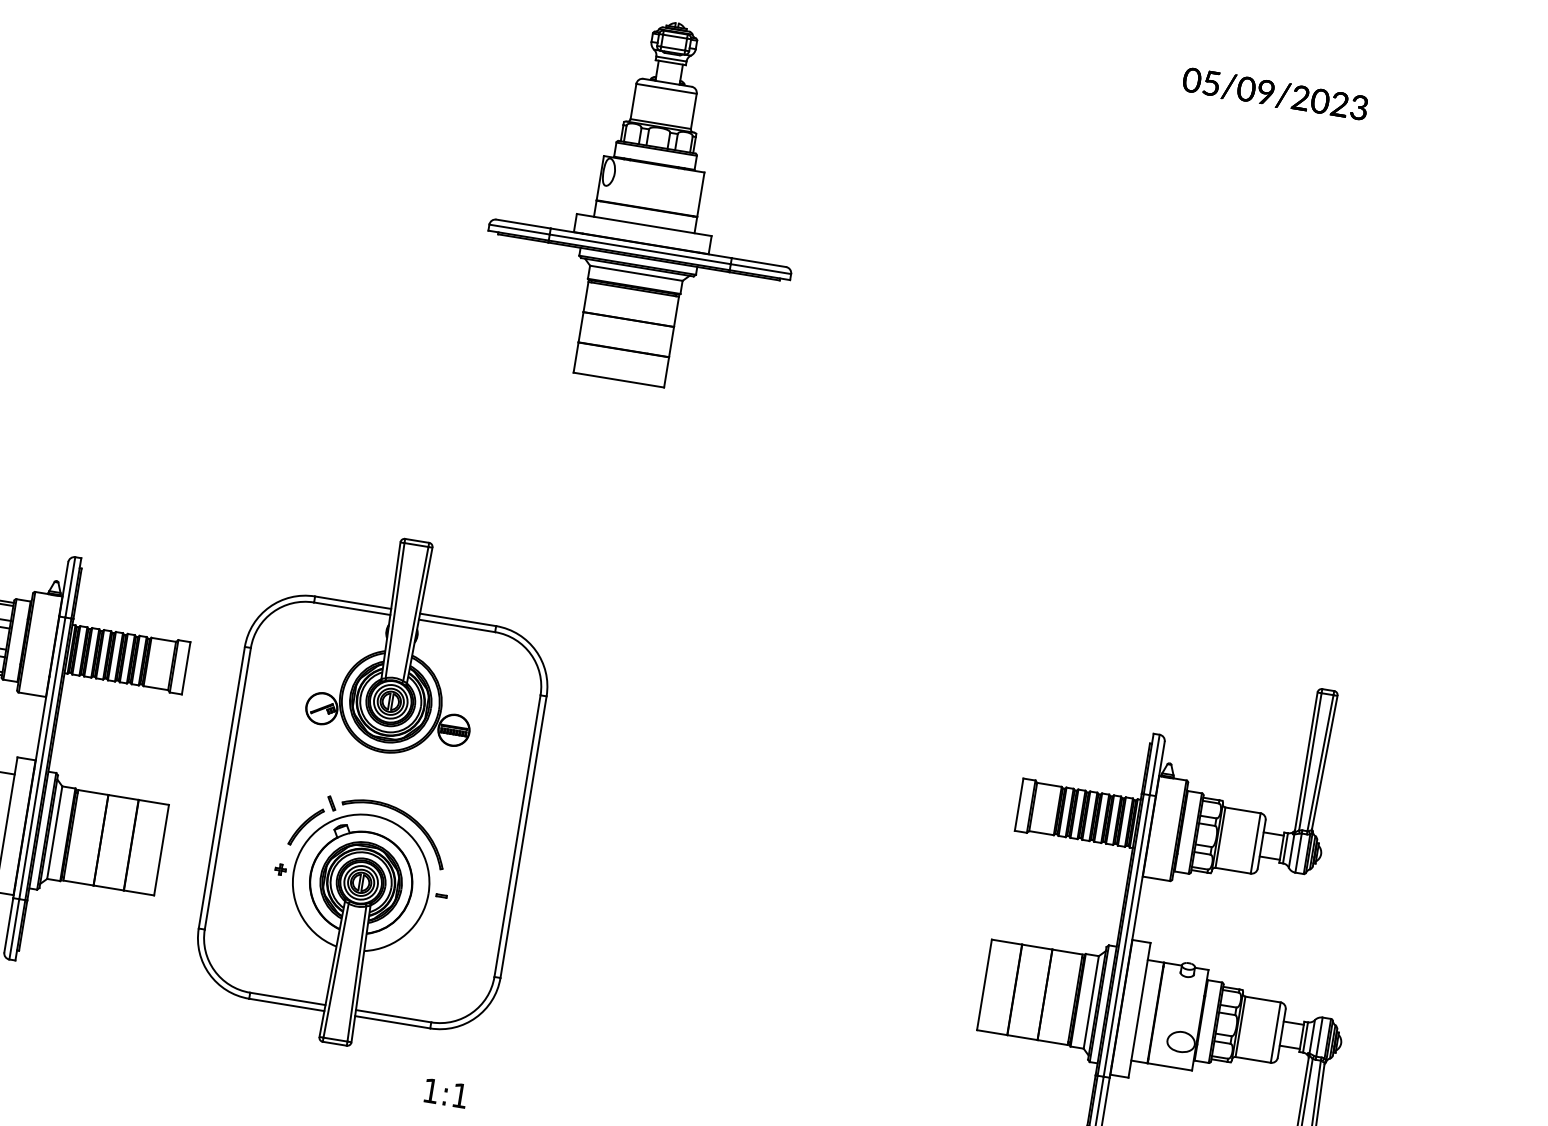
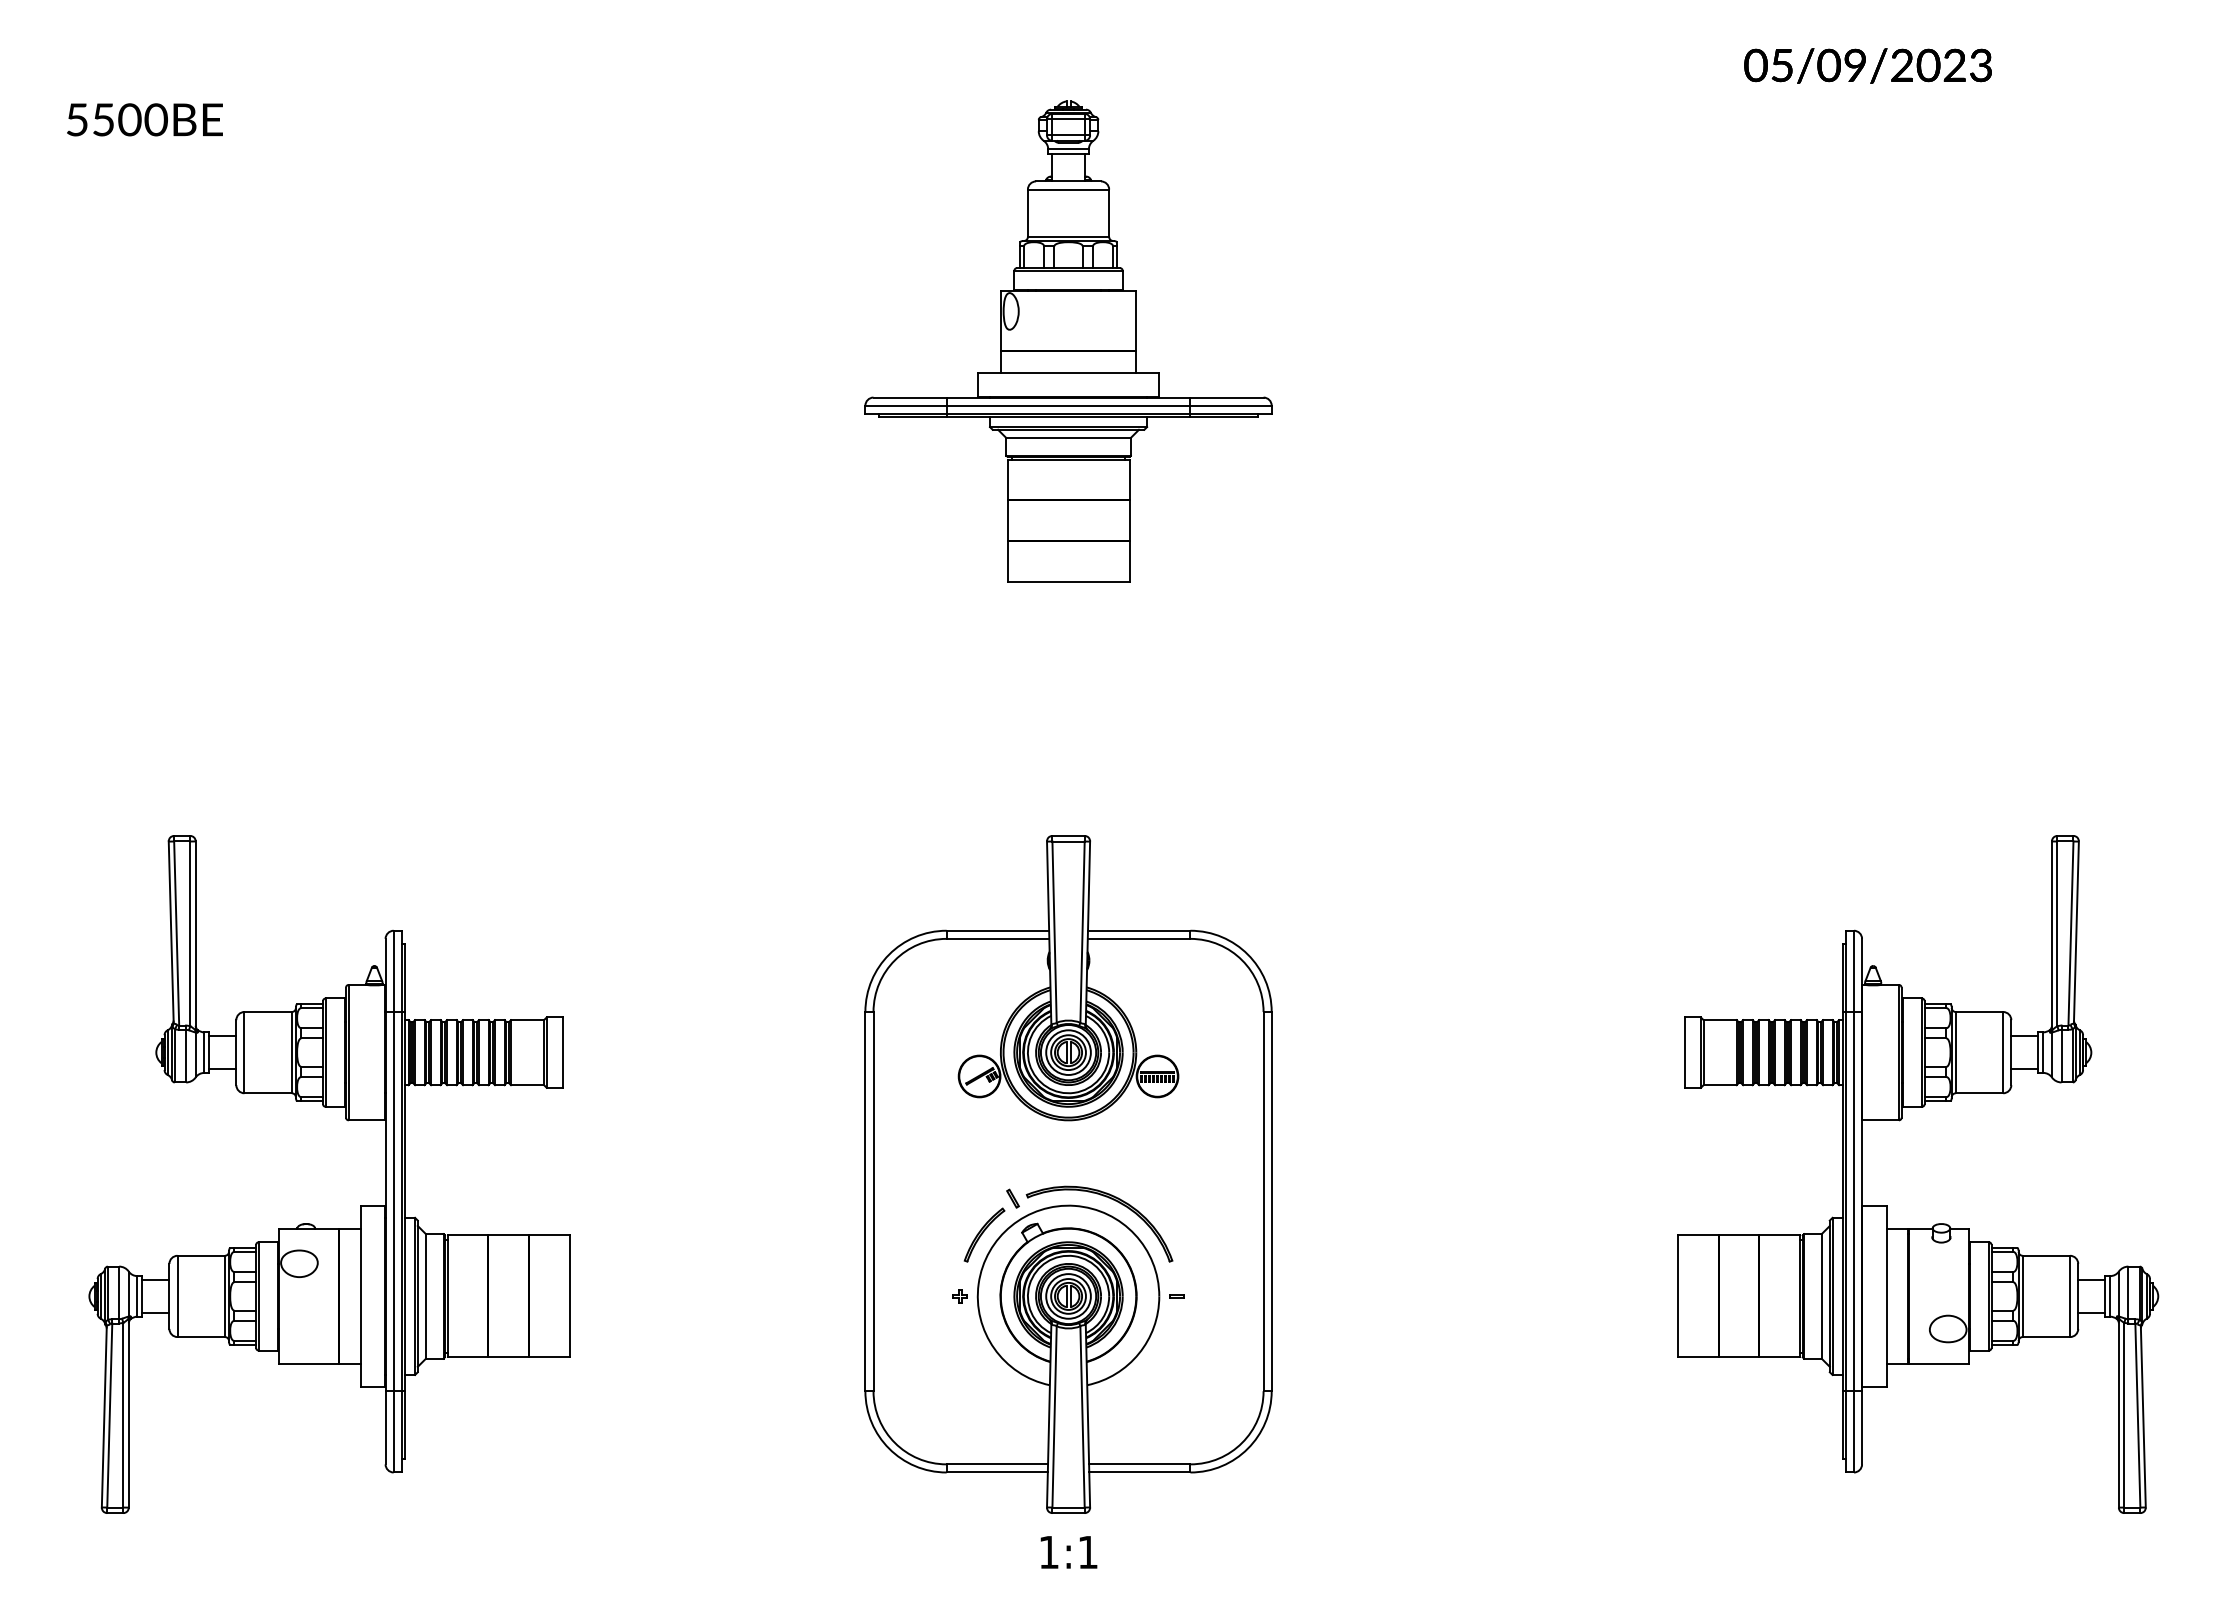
part: (375, 792) -> (1068, 1174), moved
text: (445, 1093) -> (1068, 1552), moved

